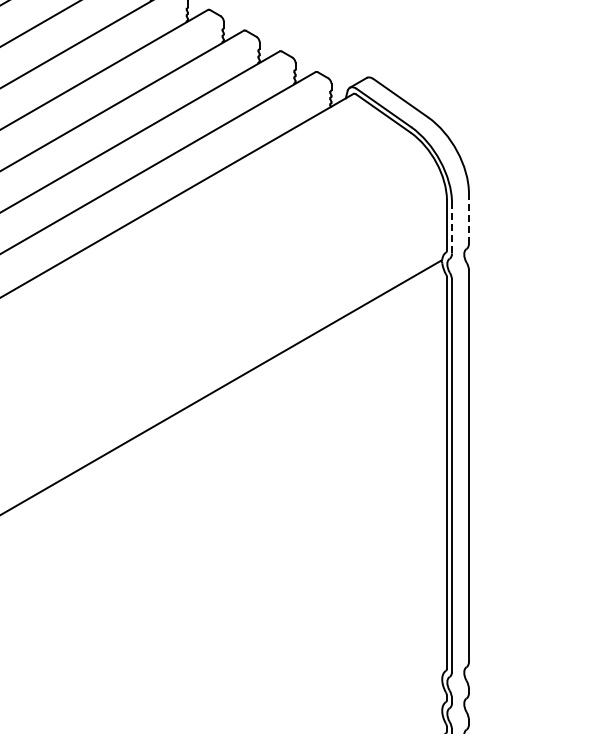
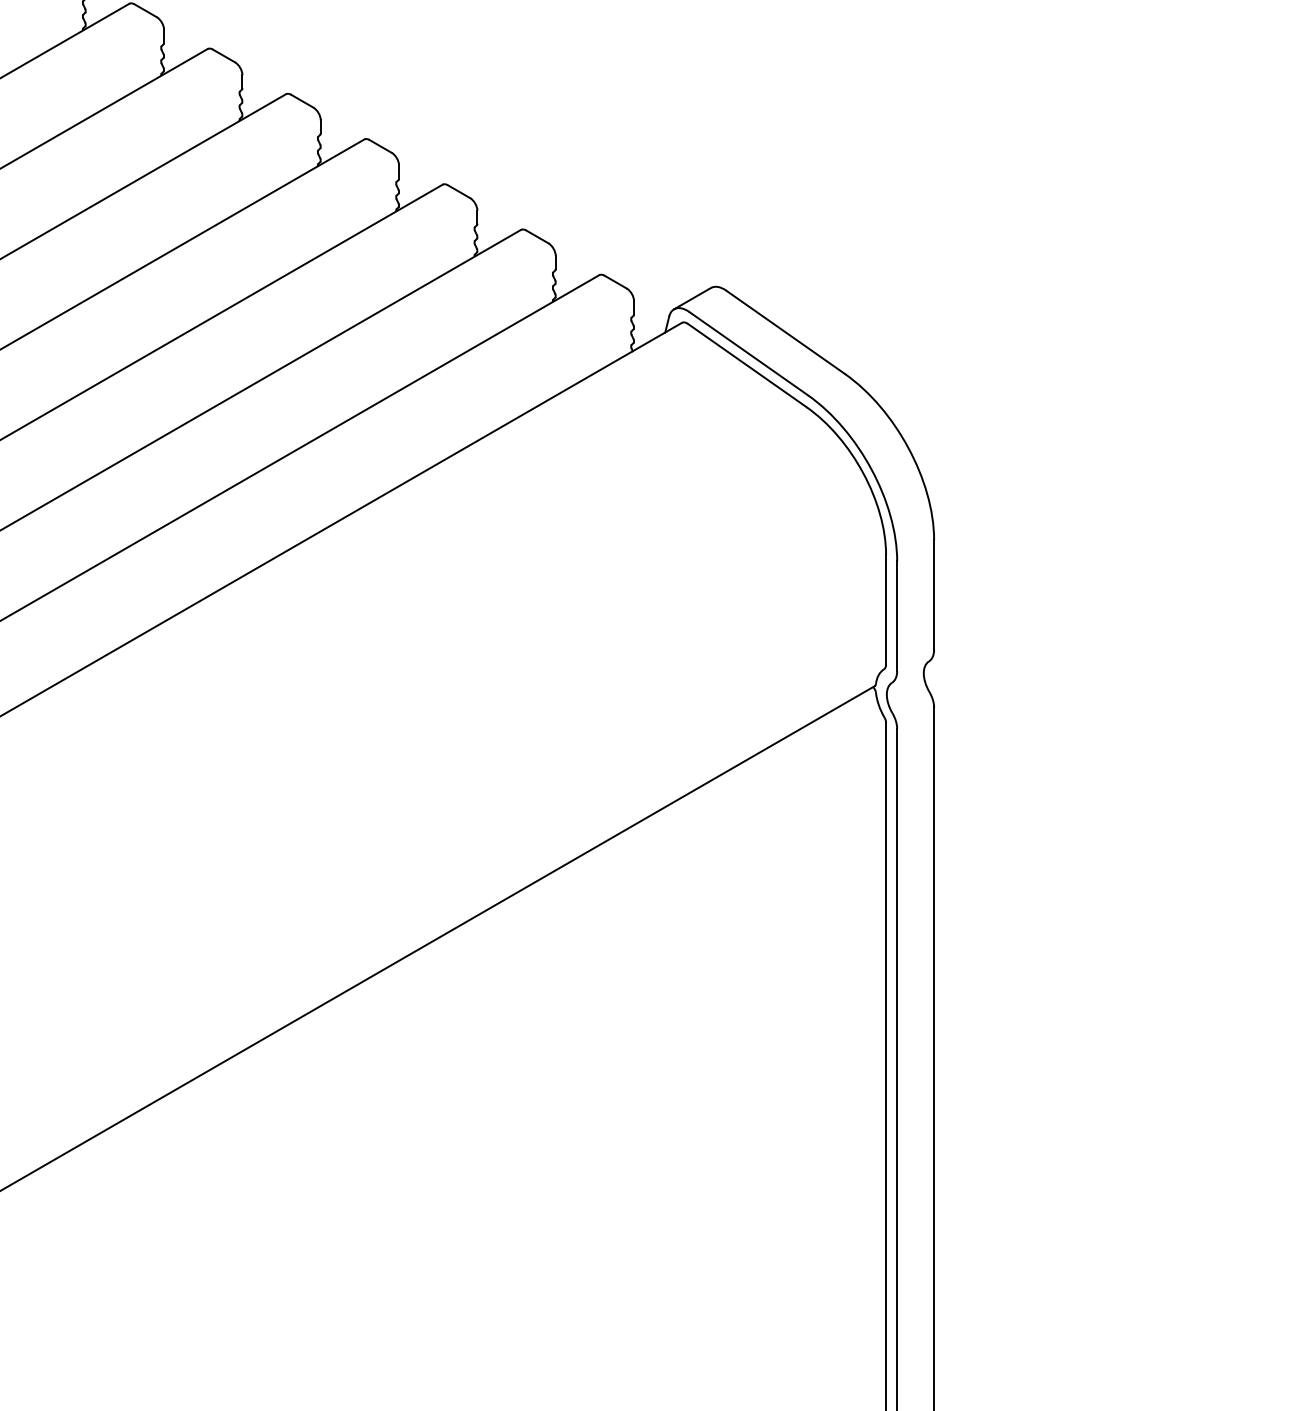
line: (468, 218) -> (933, 594), dashed -> solid
line: (452, 227) -> (898, 614), dashed -> solid

